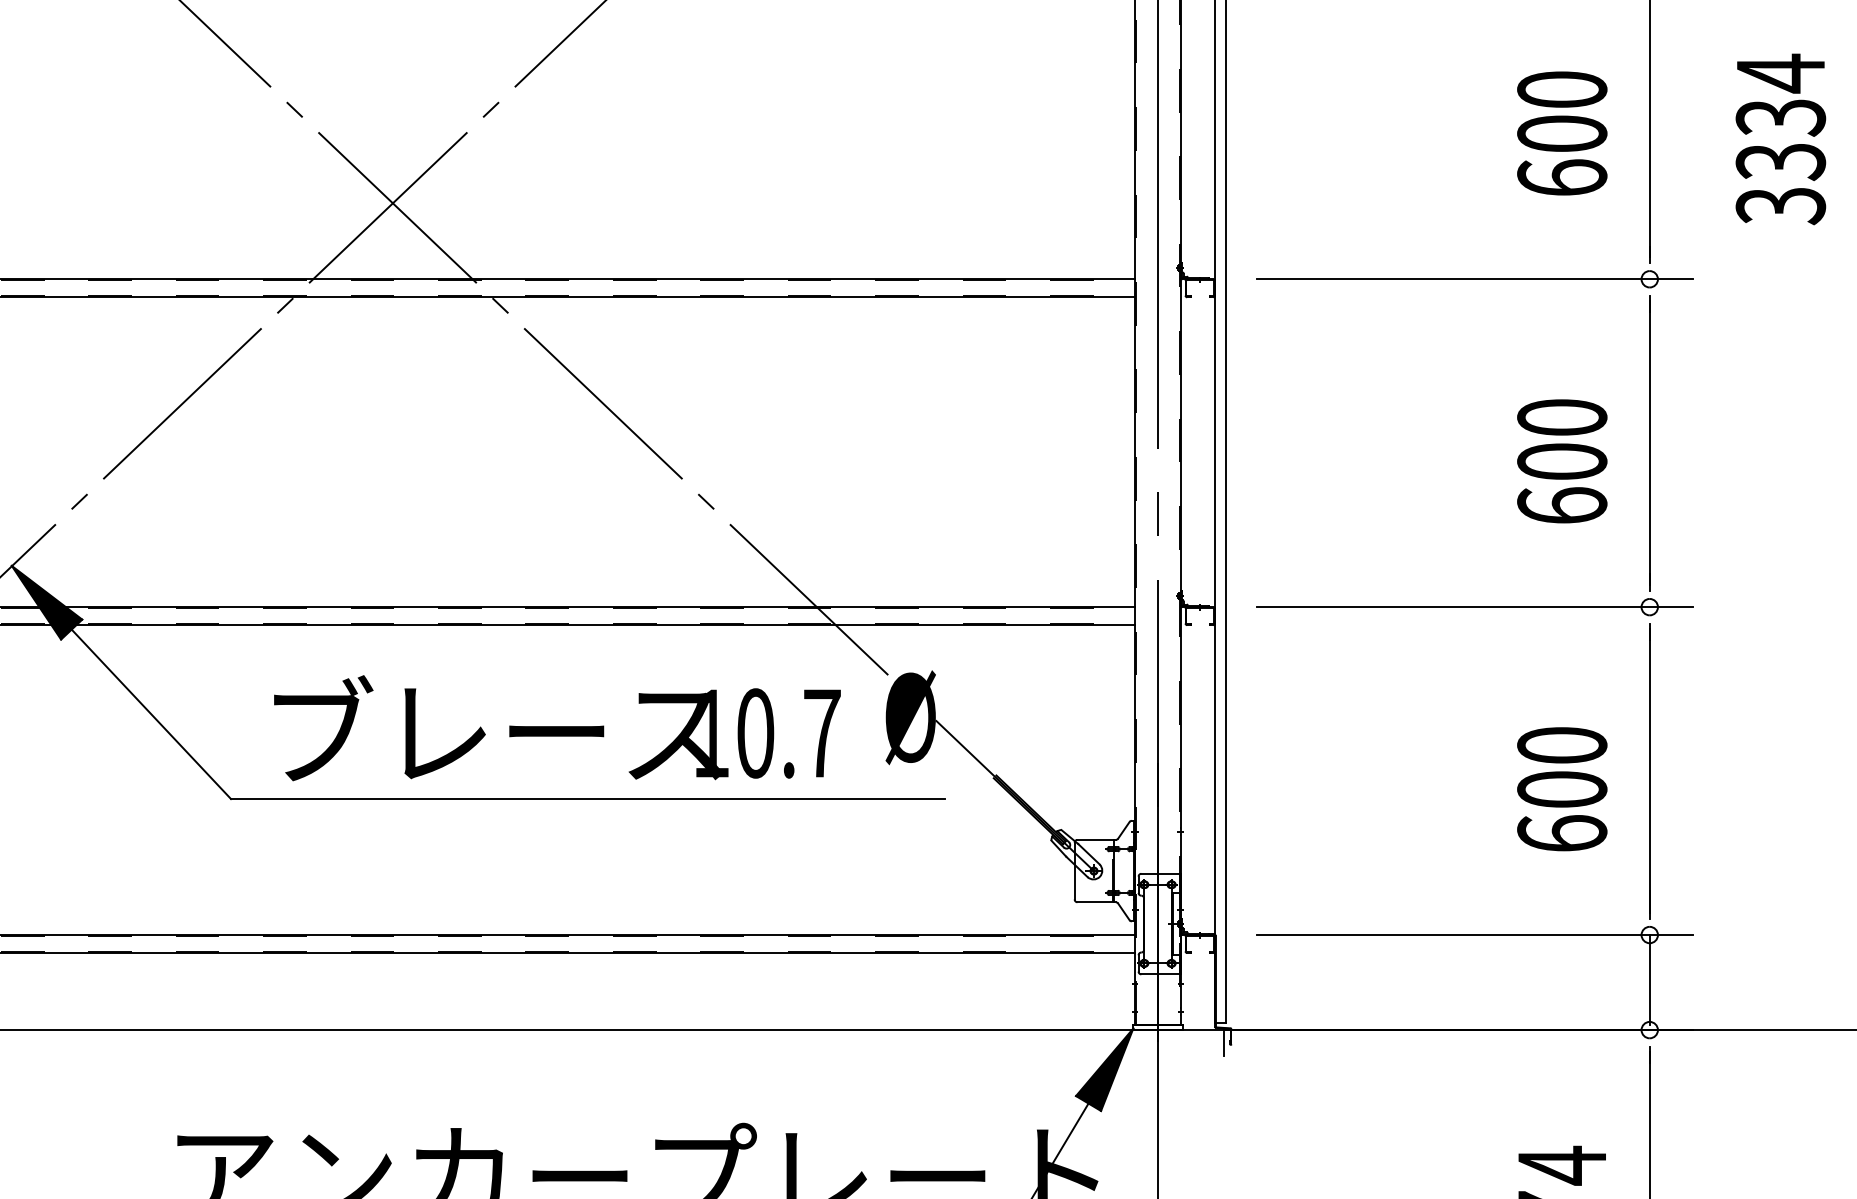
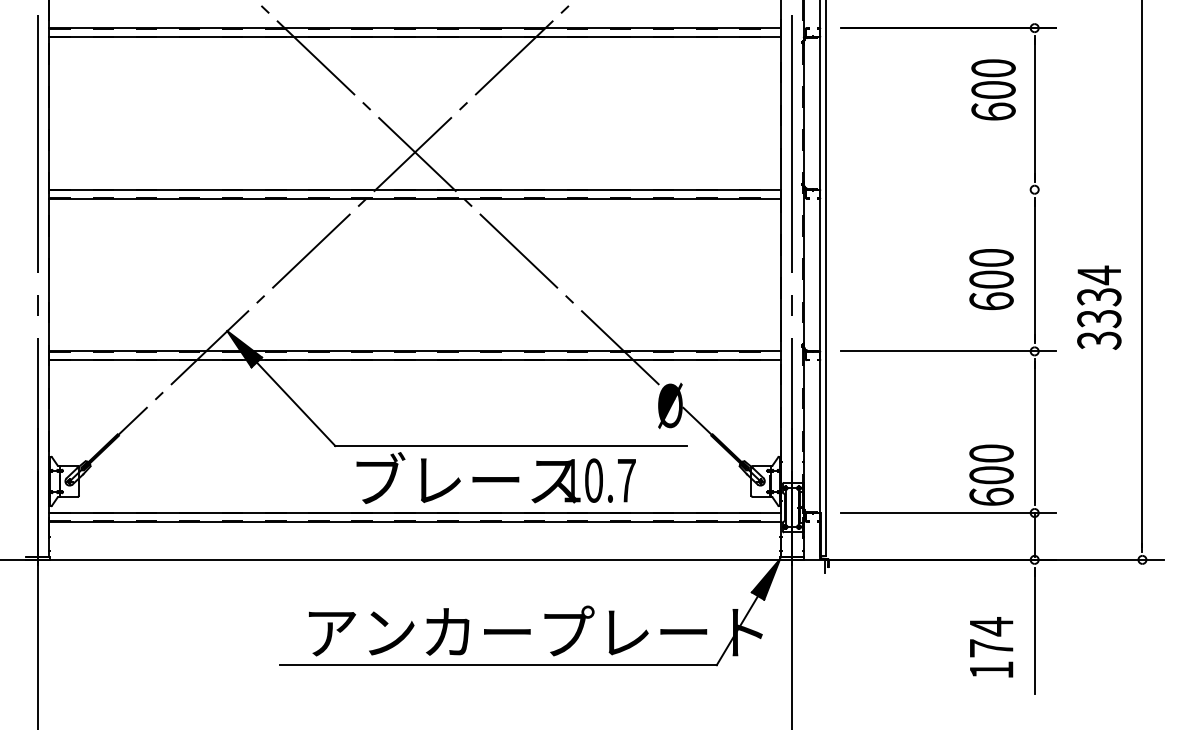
text: (1562, 132) -> (993, 89), moved
text: (1781, 138) -> (1099, 307), moved
line: (1474, 278) -> (948, 189), removed
text: (555, 727) -> (495, 477), moved
text: (1562, 787) -> (991, 474), moved

